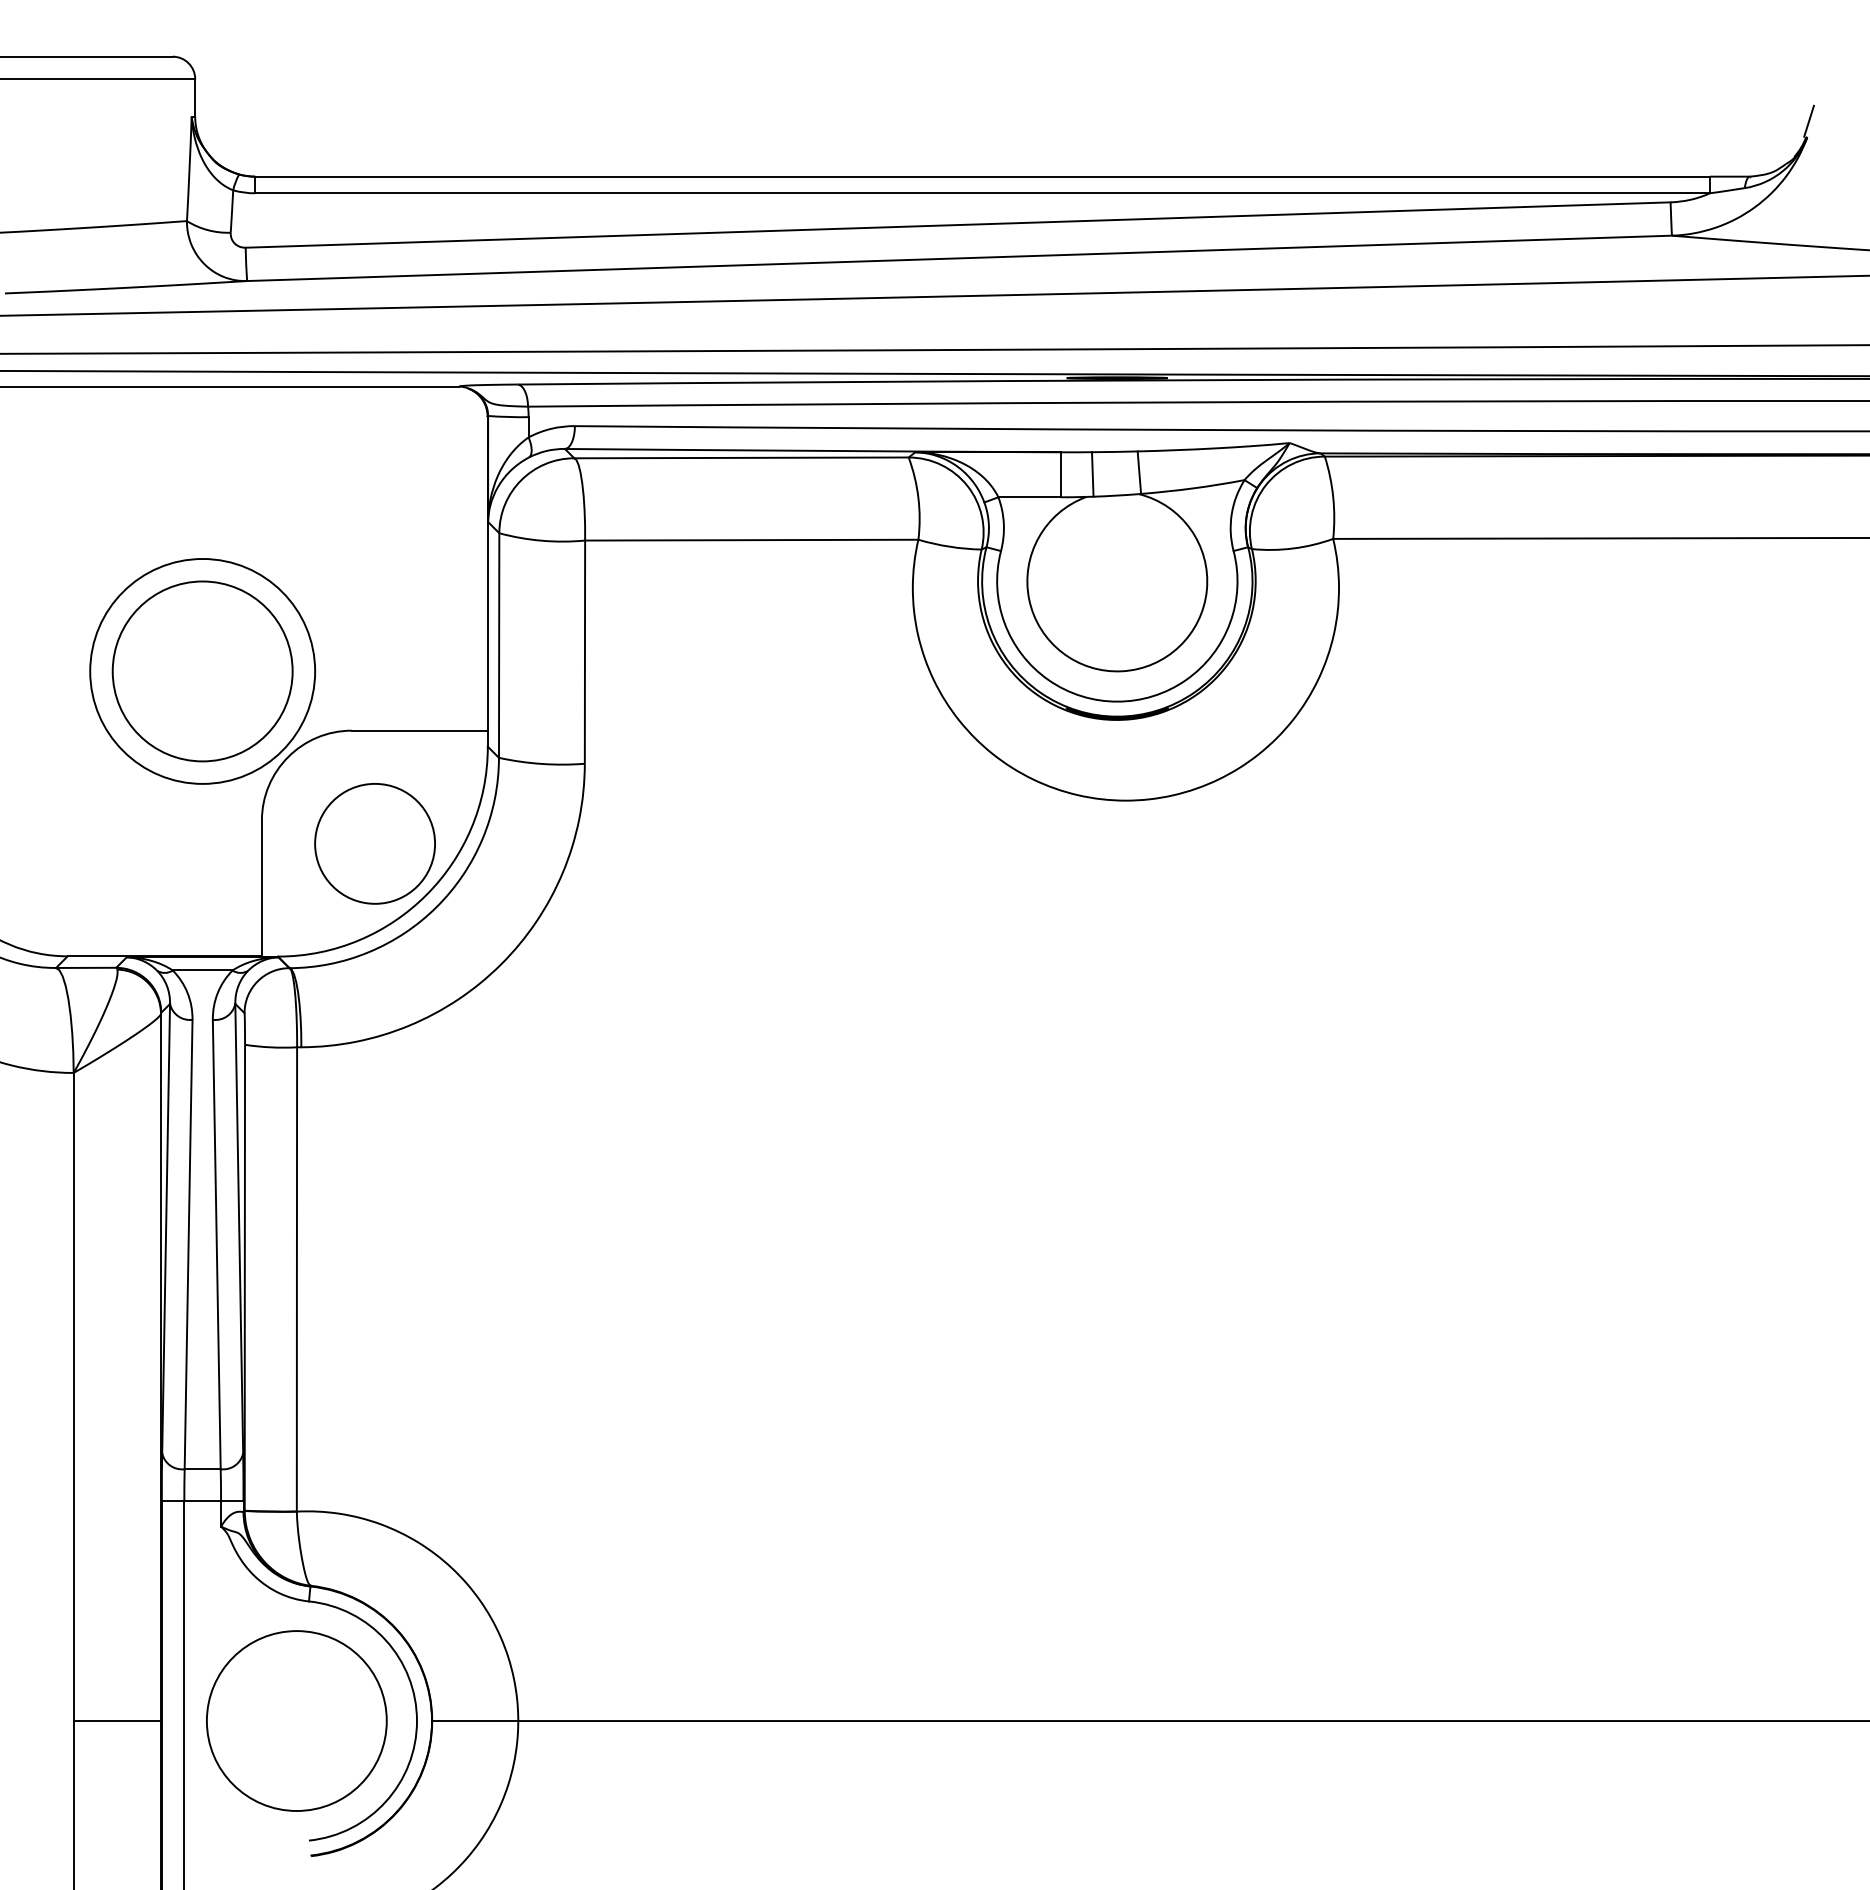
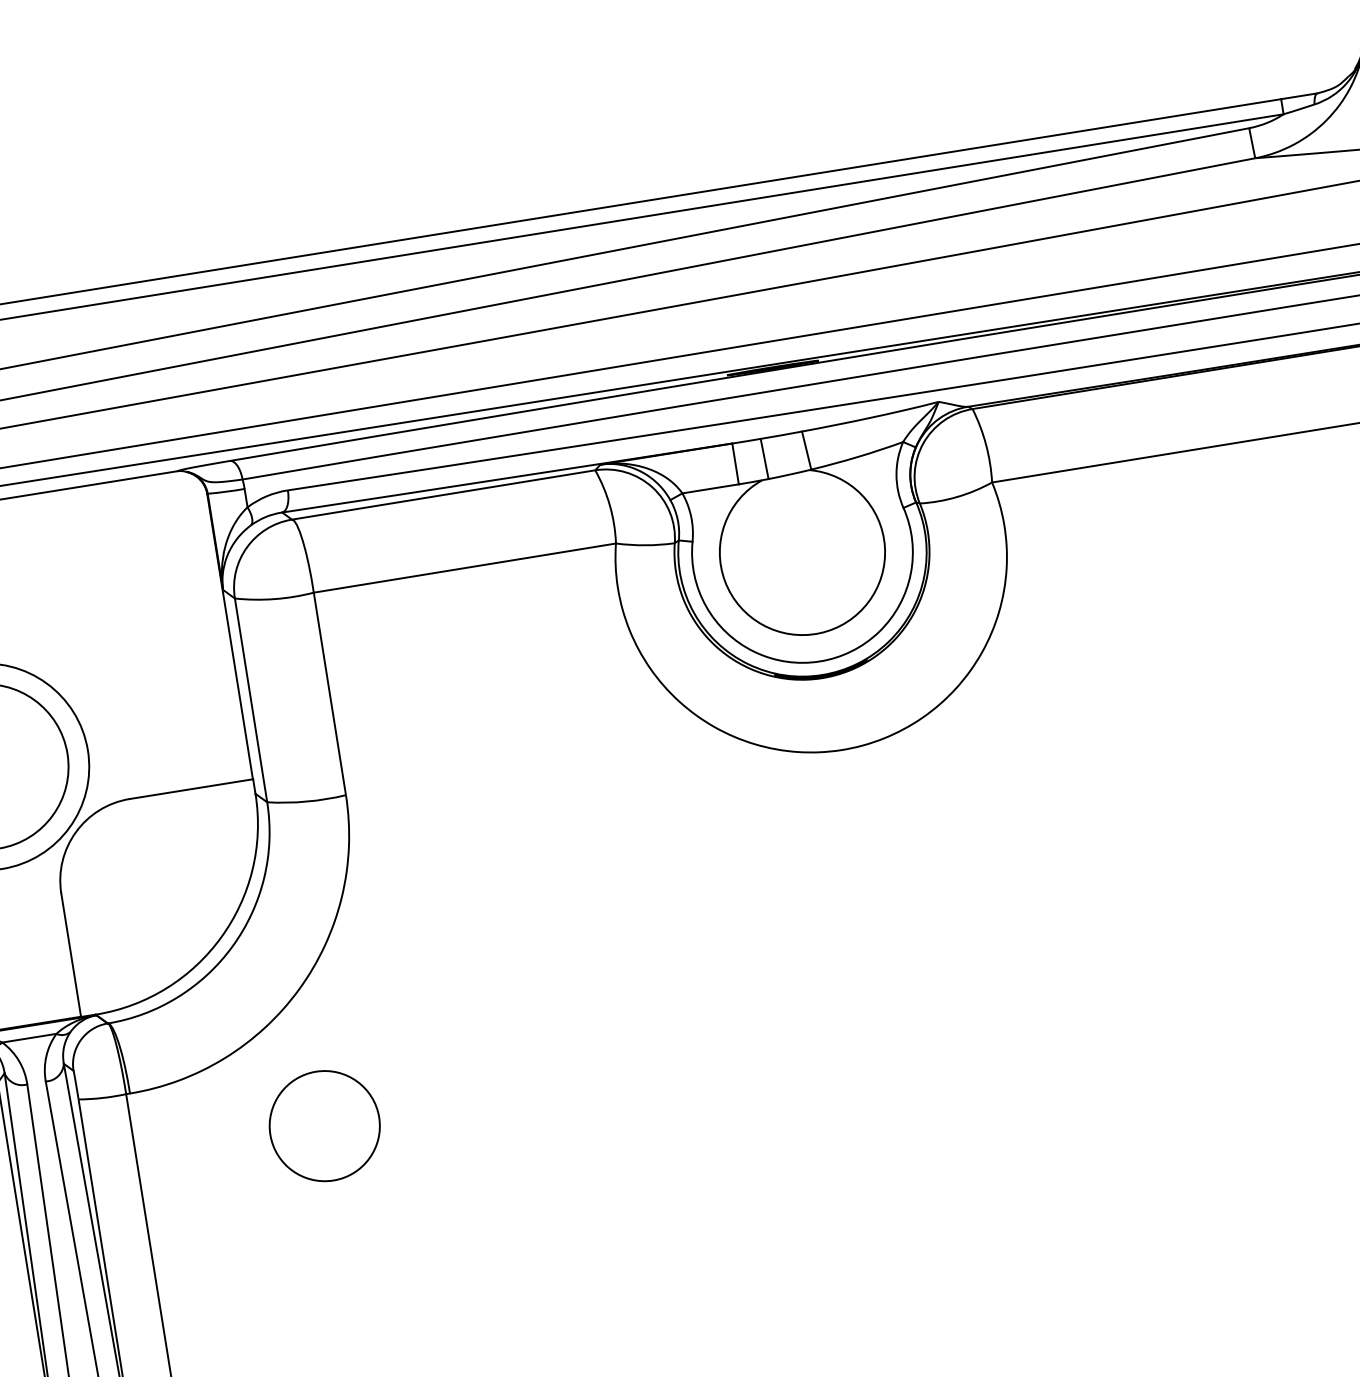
circle: (374, 843) -> (324, 1125), moved

